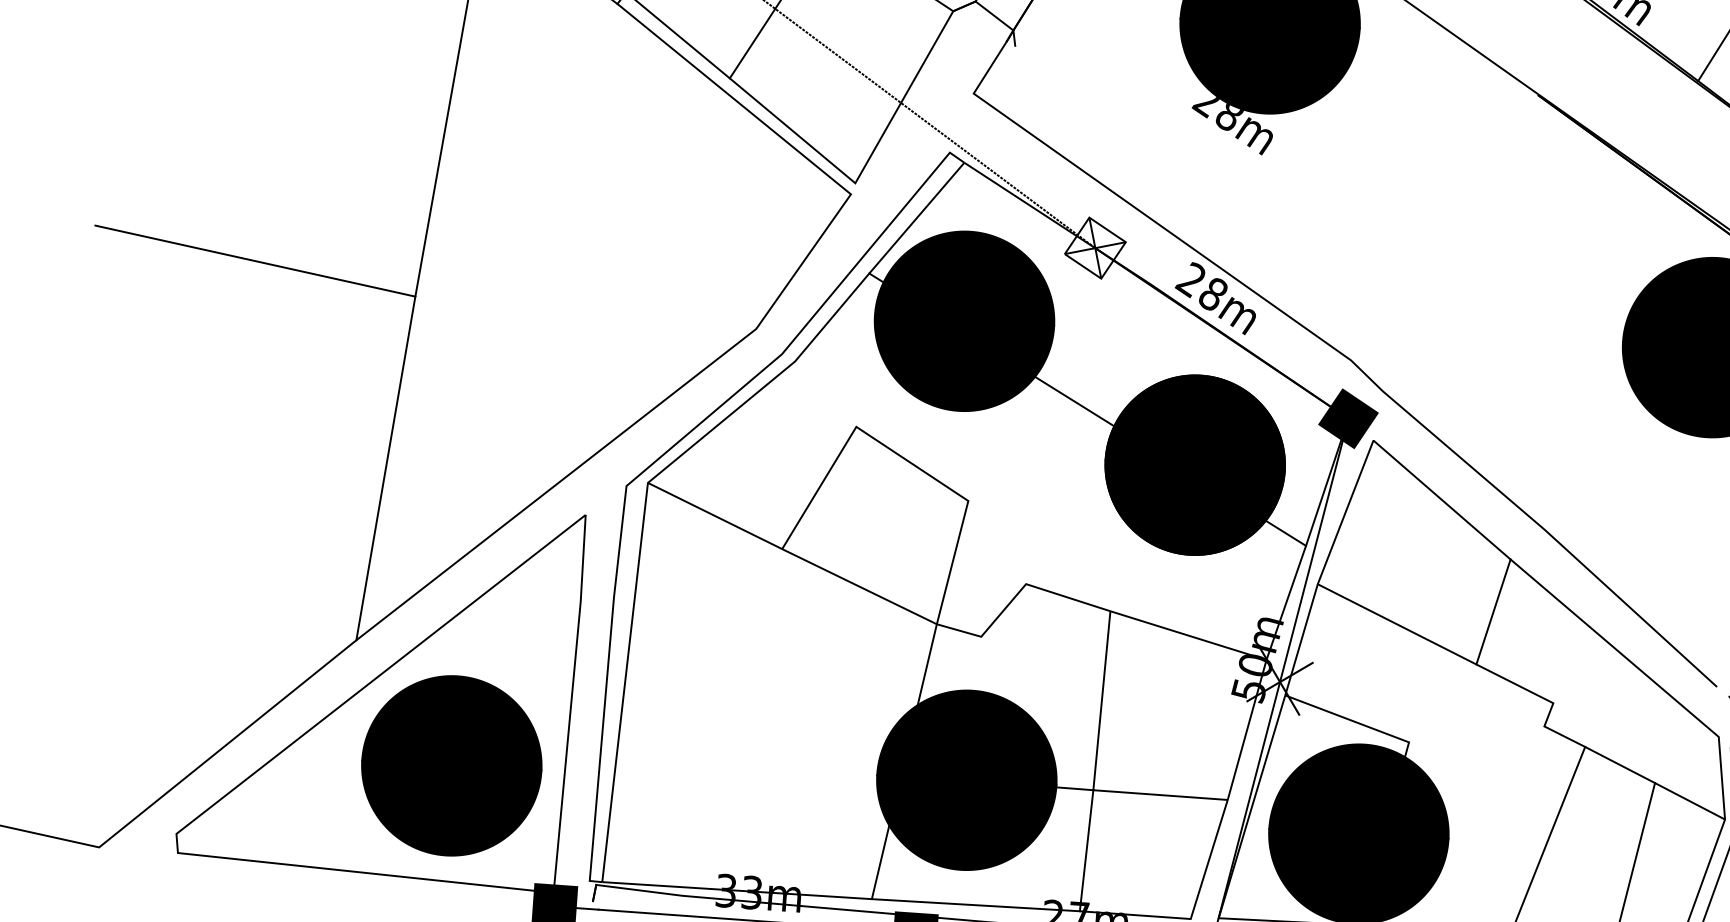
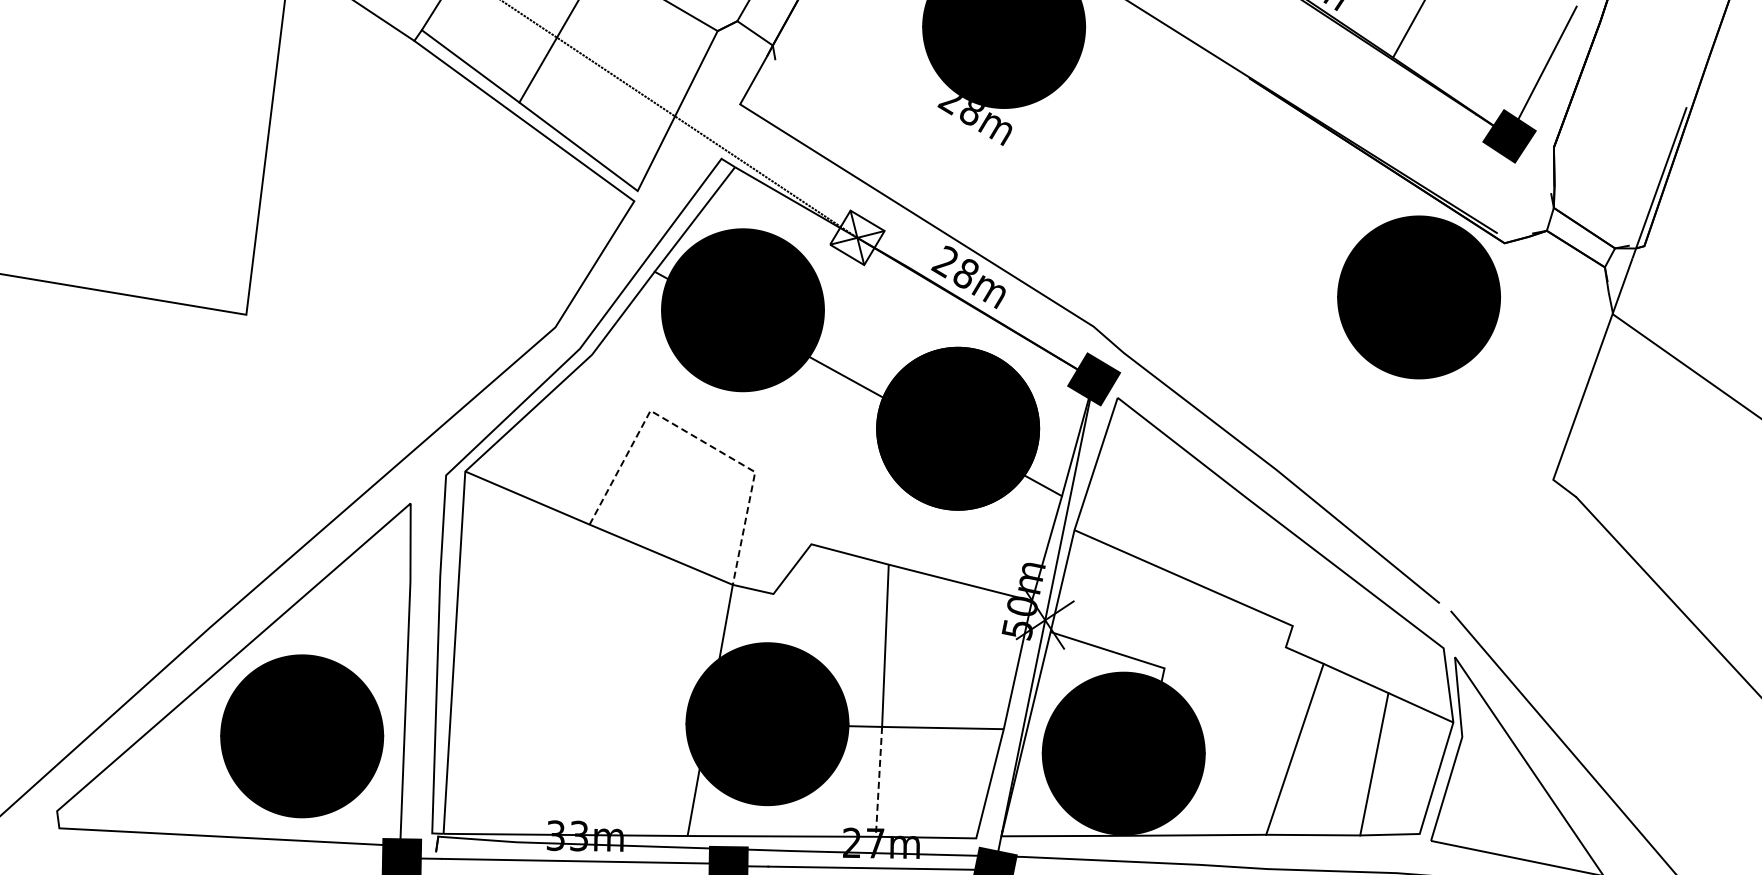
line: (905, 459) -> (696, 437), solid -> dashed
line: (385, 467) -> (227, 470), removed
line: (1493, 611) -> (1234, 546), removed
line: (1086, 851) -> (878, 782), solid -> dashed

